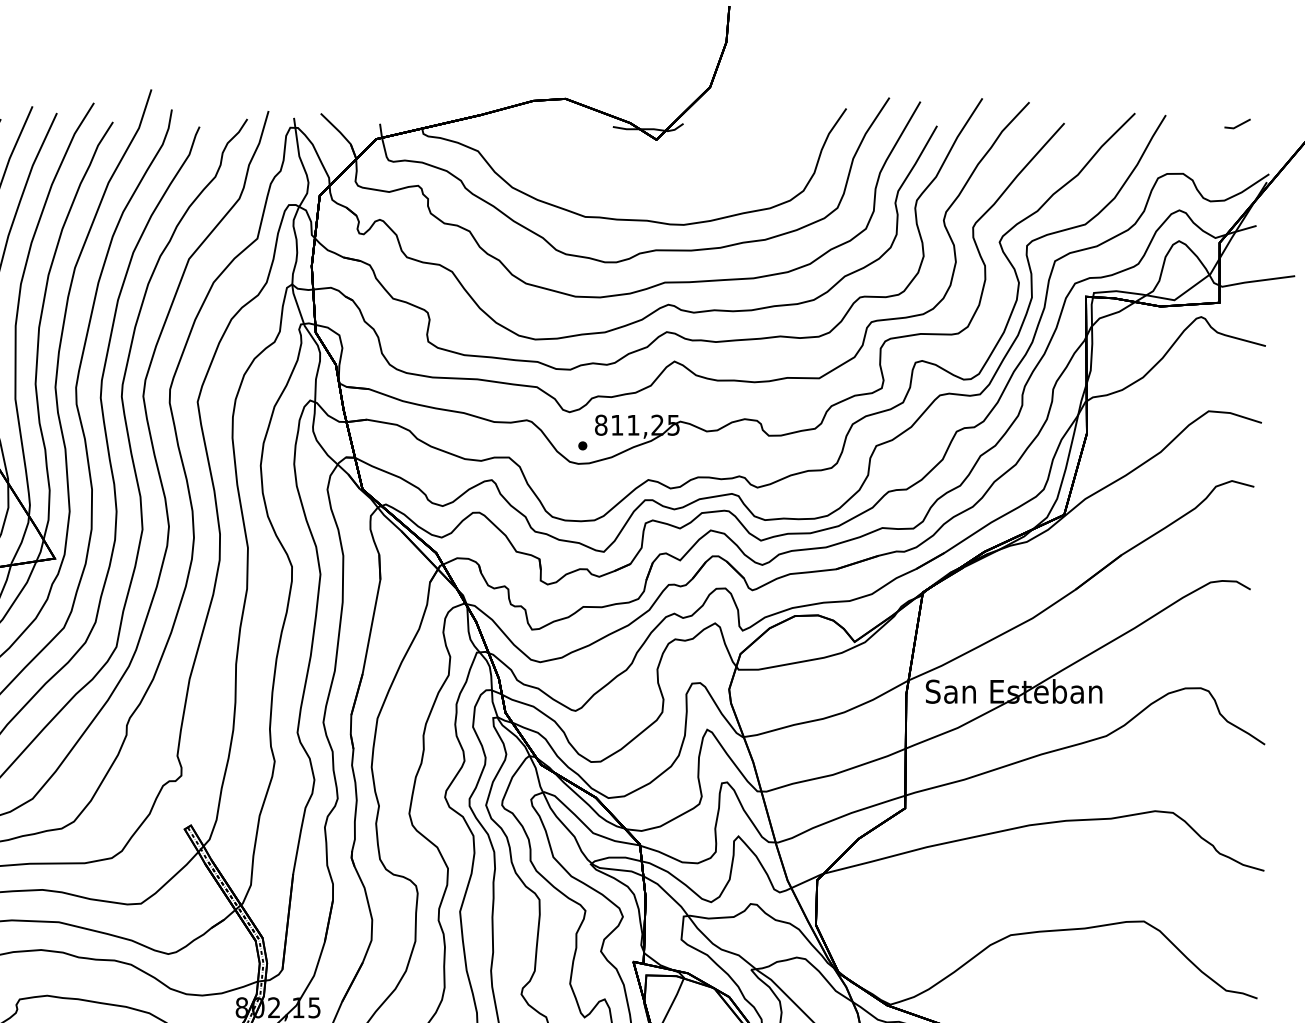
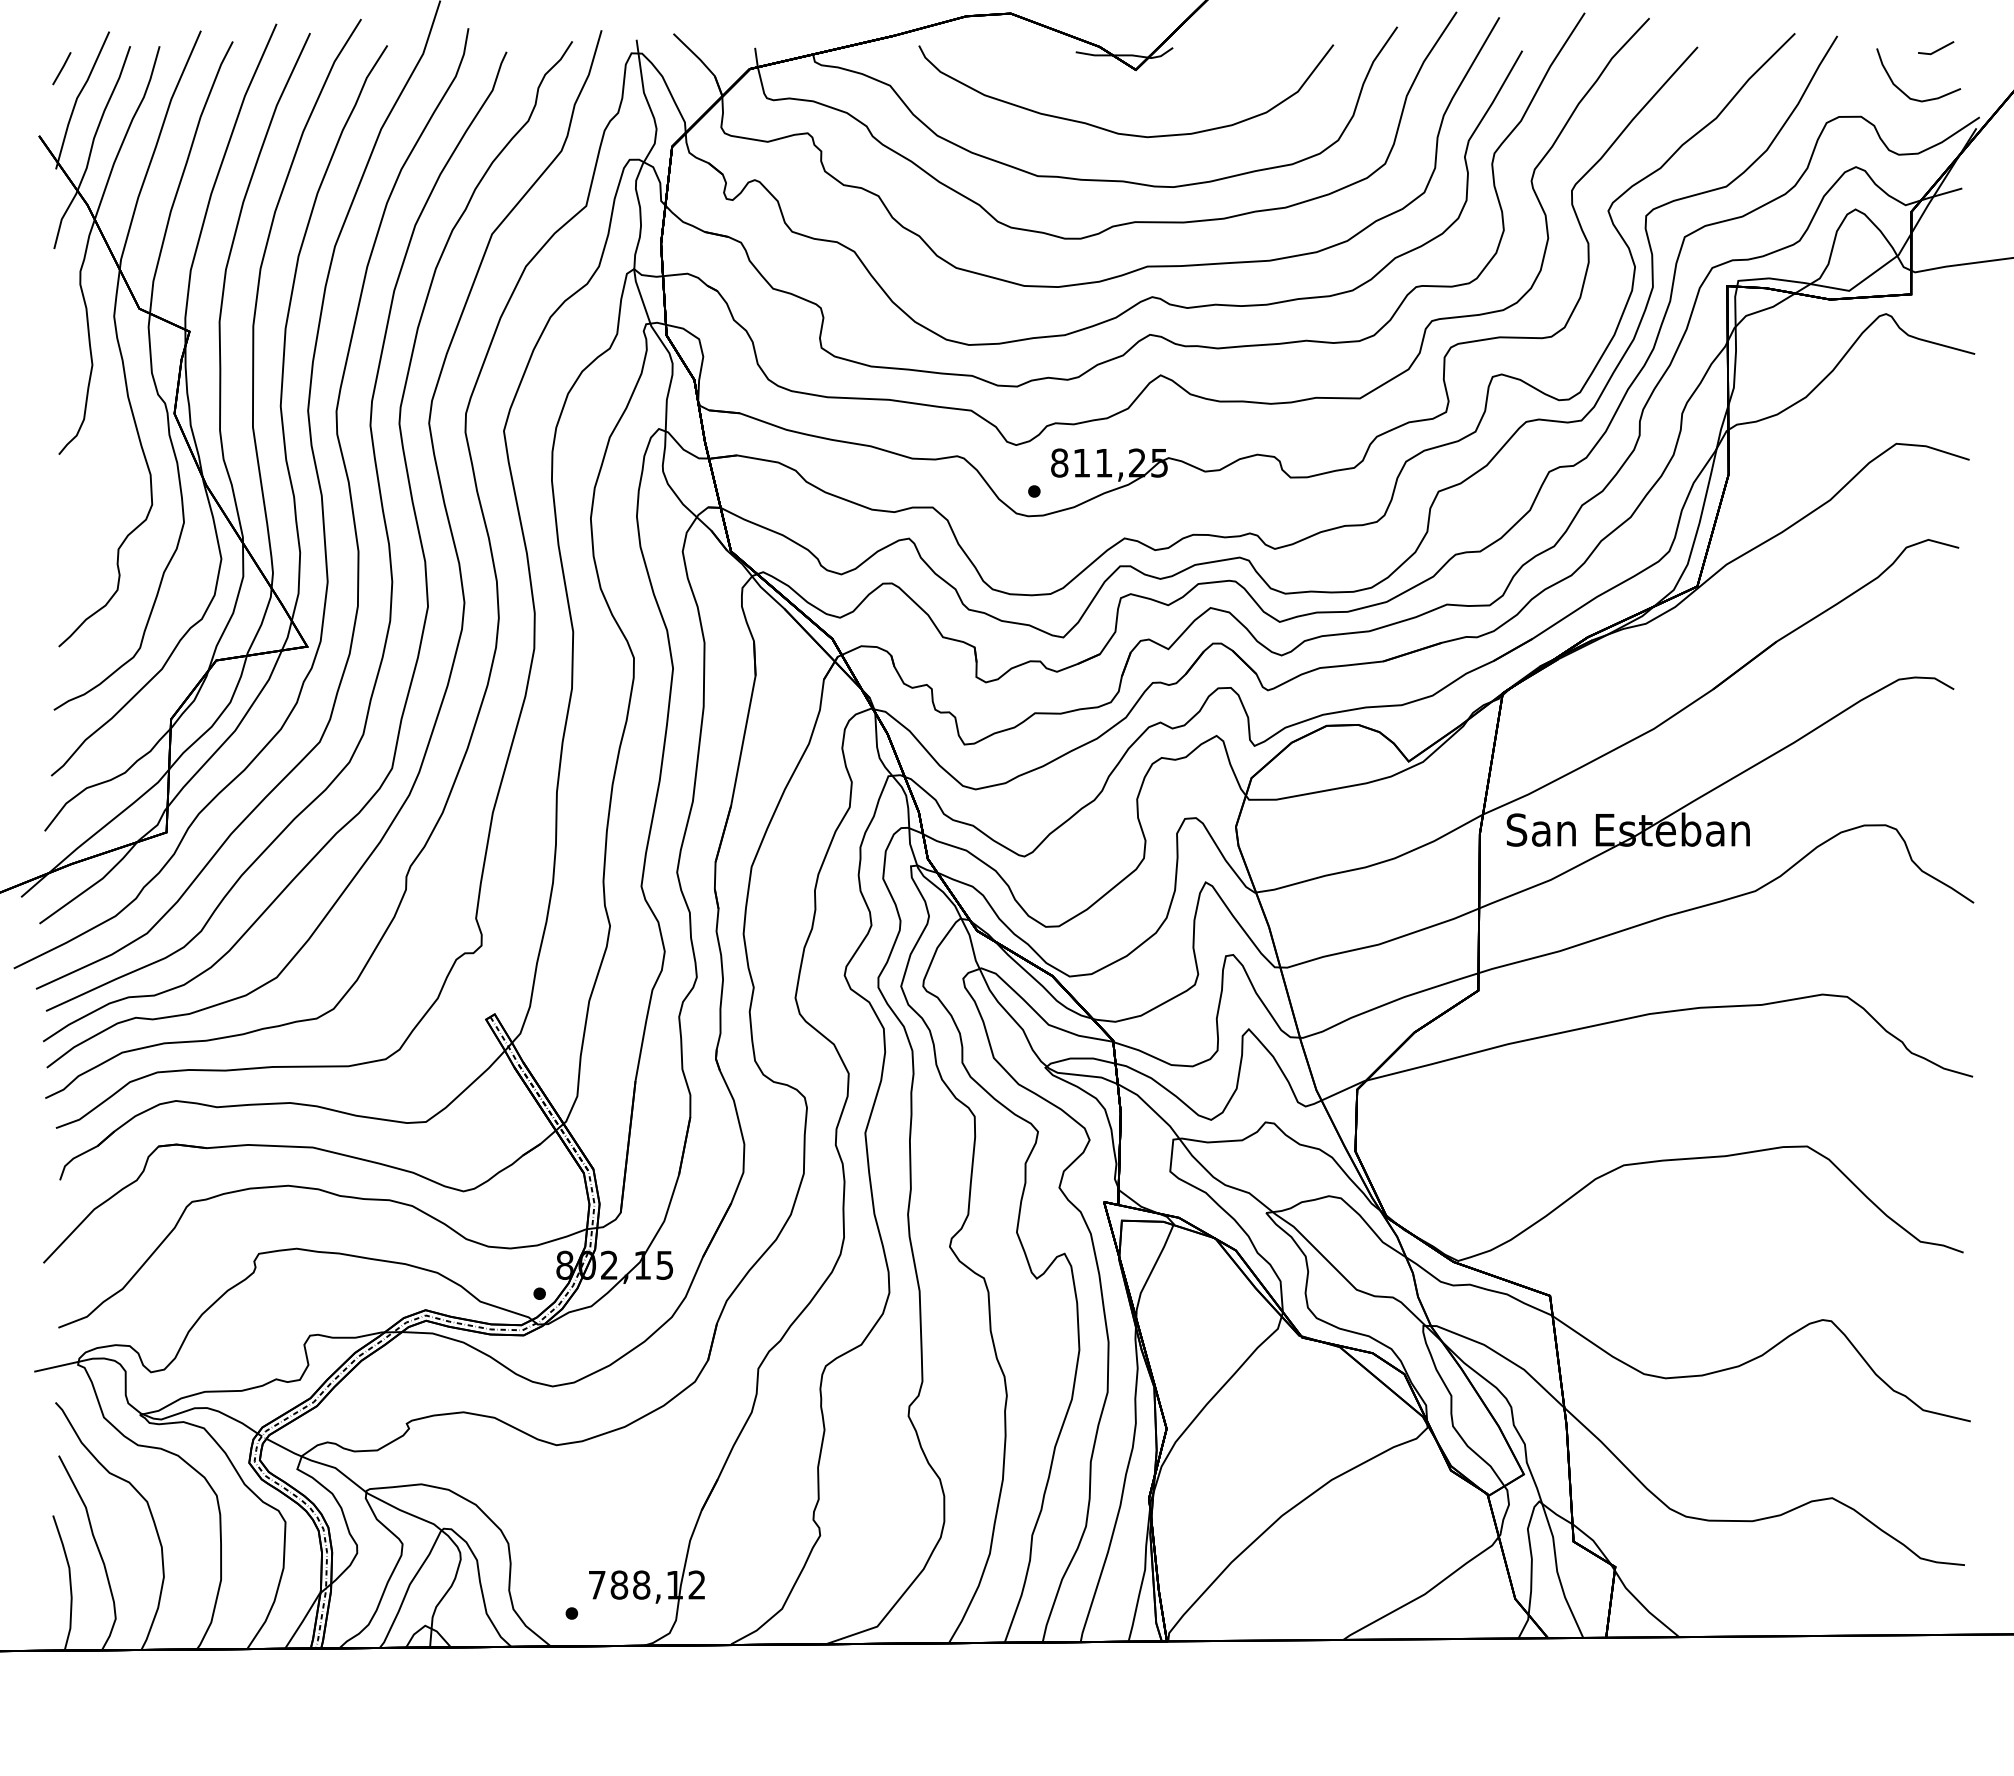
curve: (1213, 154) -> (1902, 90), added
curve: (641, 184) -> (1115, 131), added

